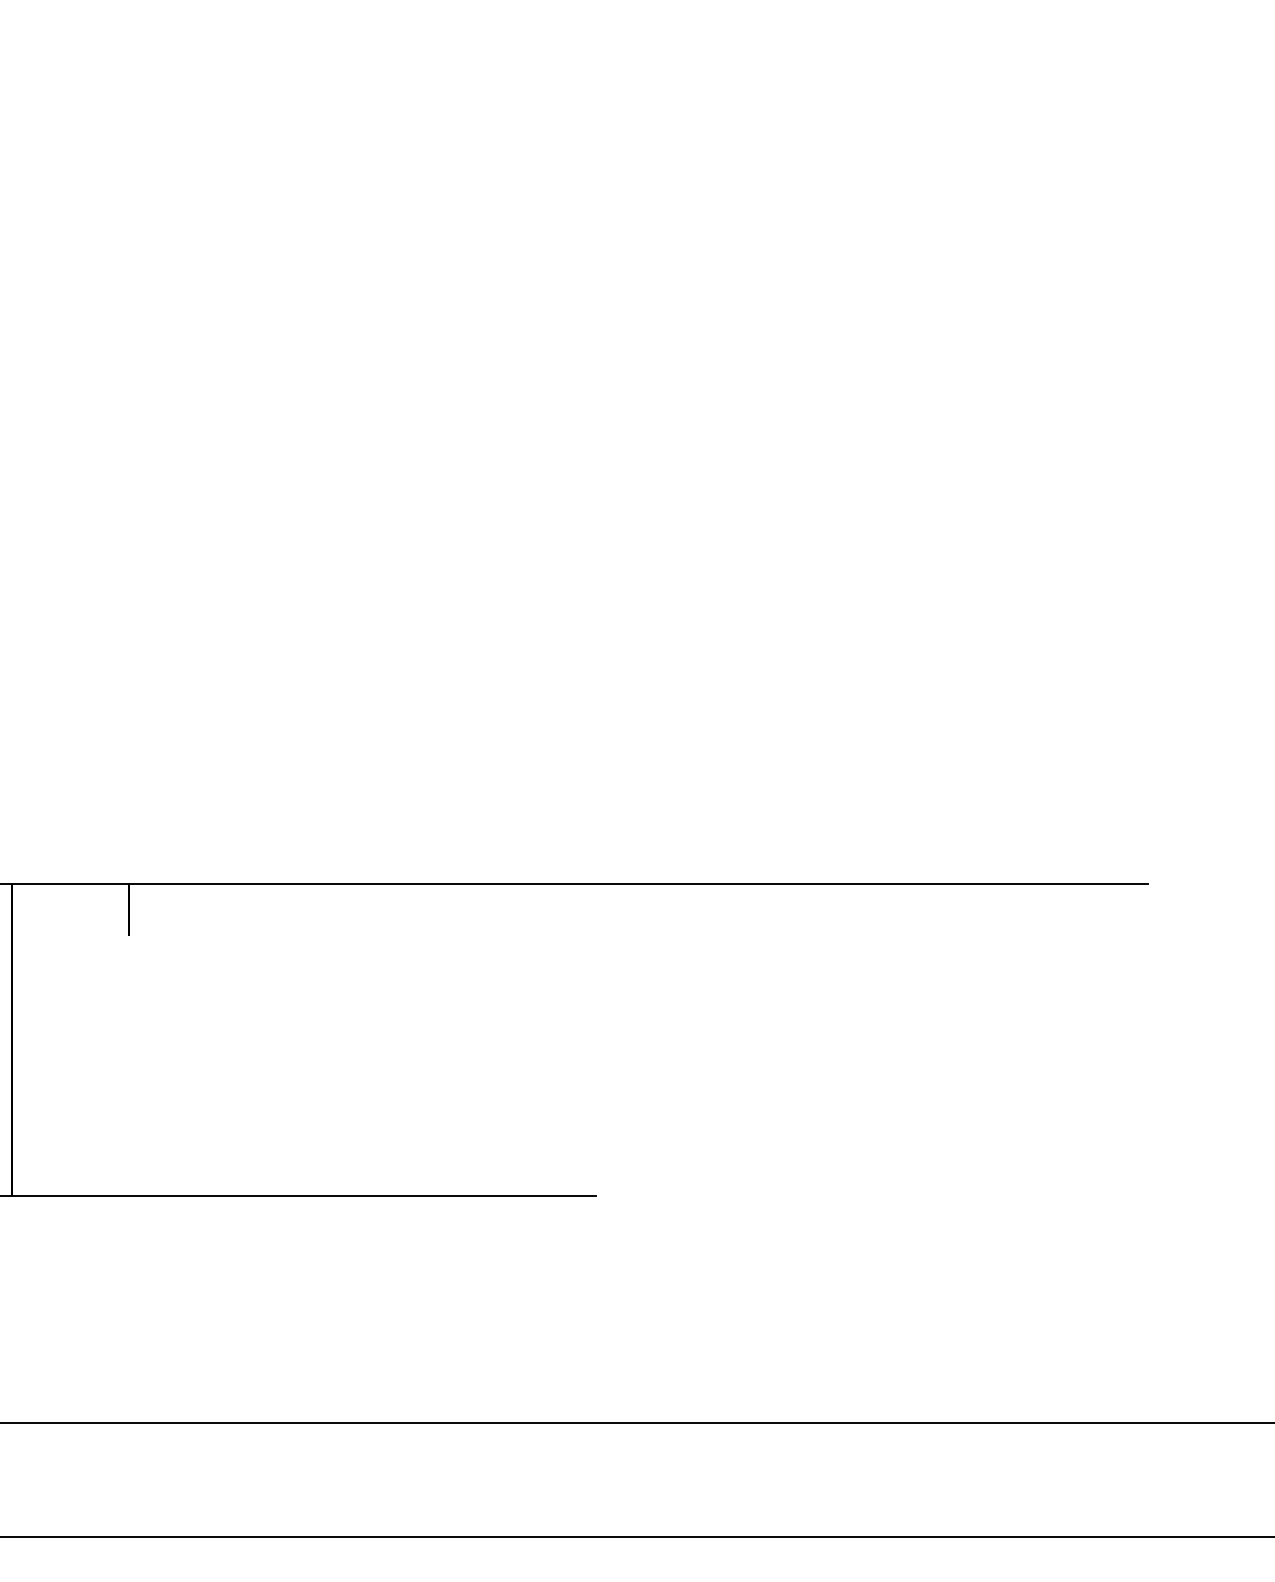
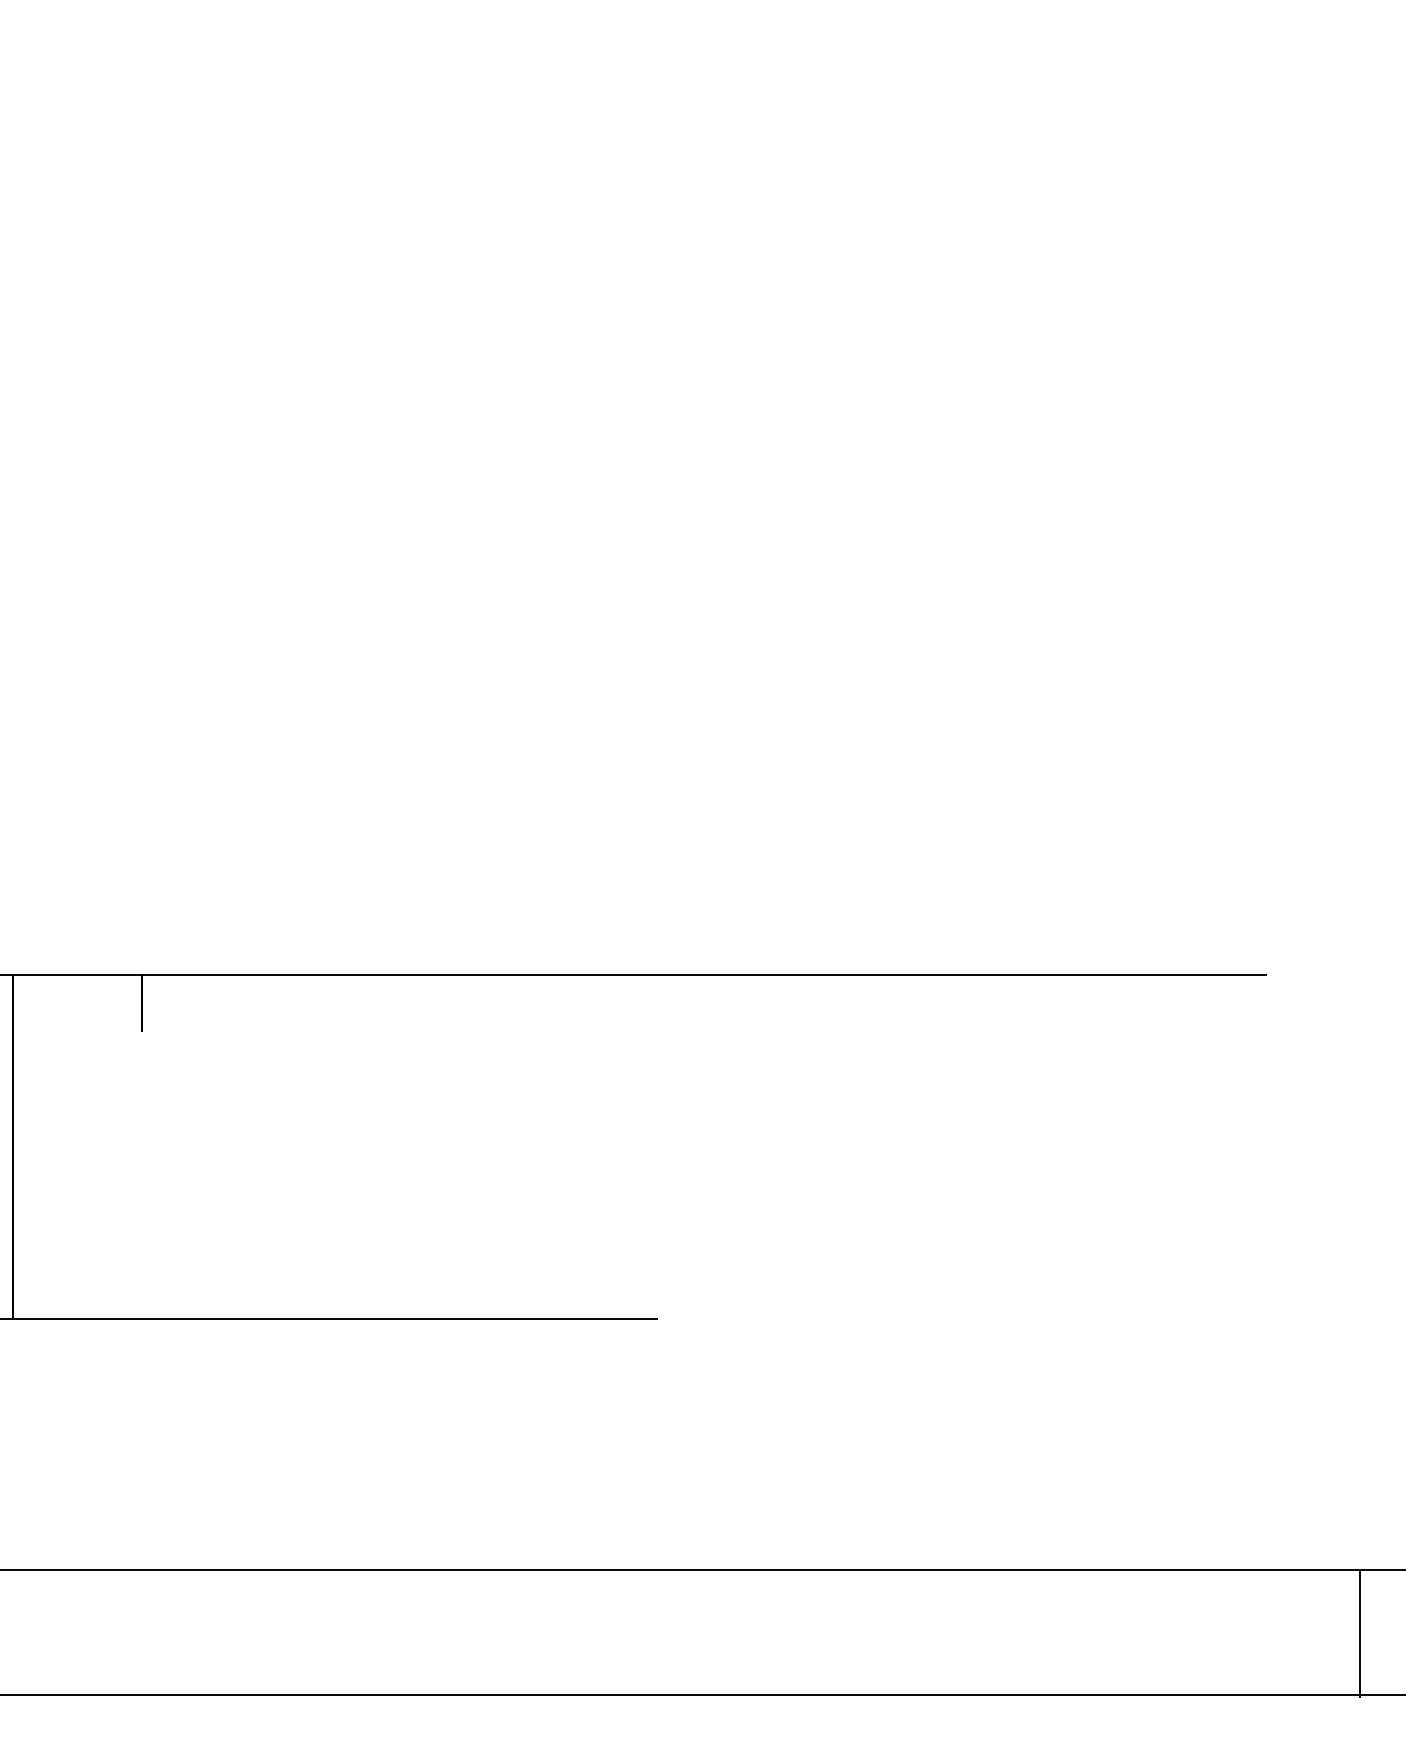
line: (1232, 1480) -> (1359, 1633), added

